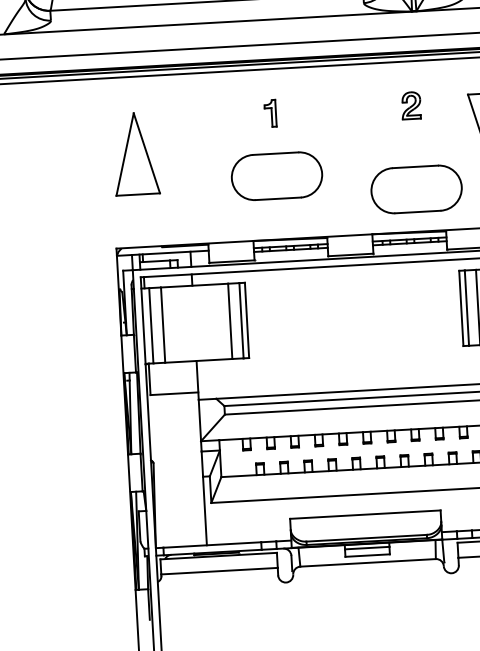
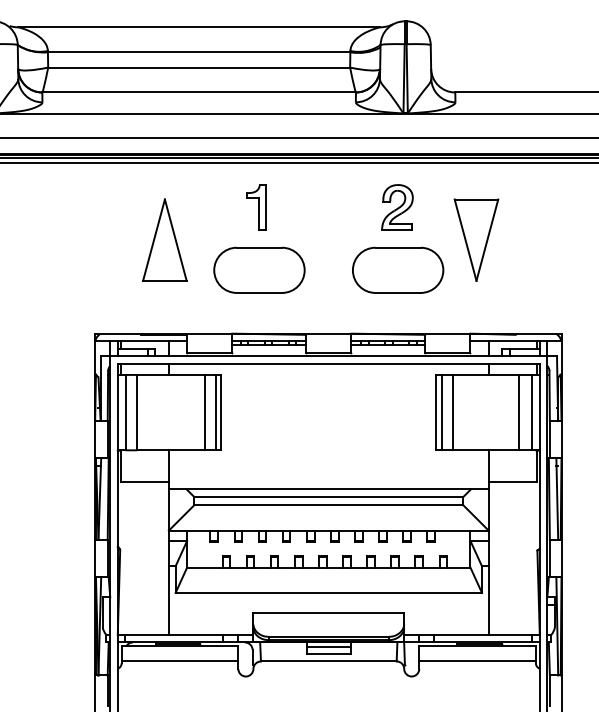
part: (411, 105) -> (397, 207), size x1.67
part: (270, 113) -> (256, 207), size x1.67
part: (135, 153) -> (164, 239), moved
part: (416, 188) -> (398, 269), moved

